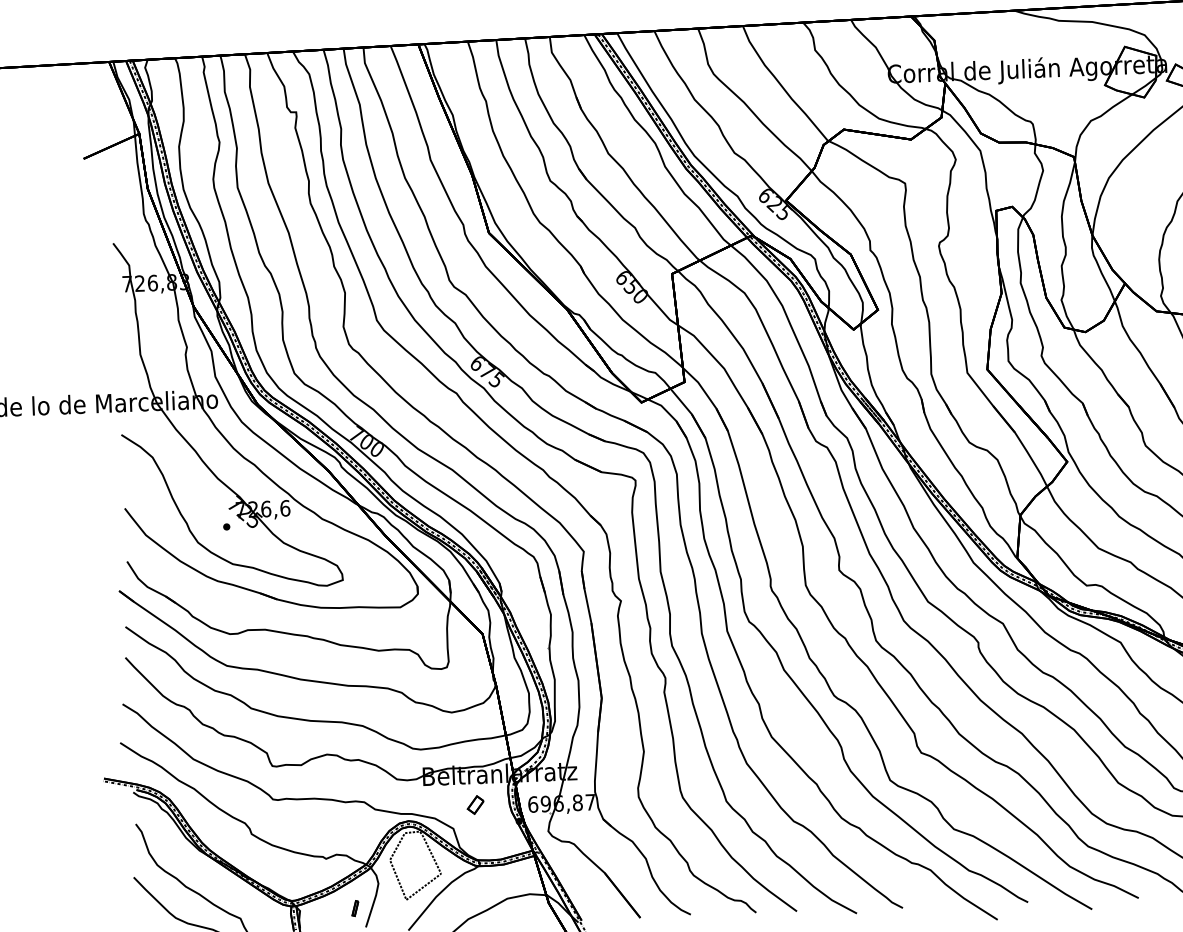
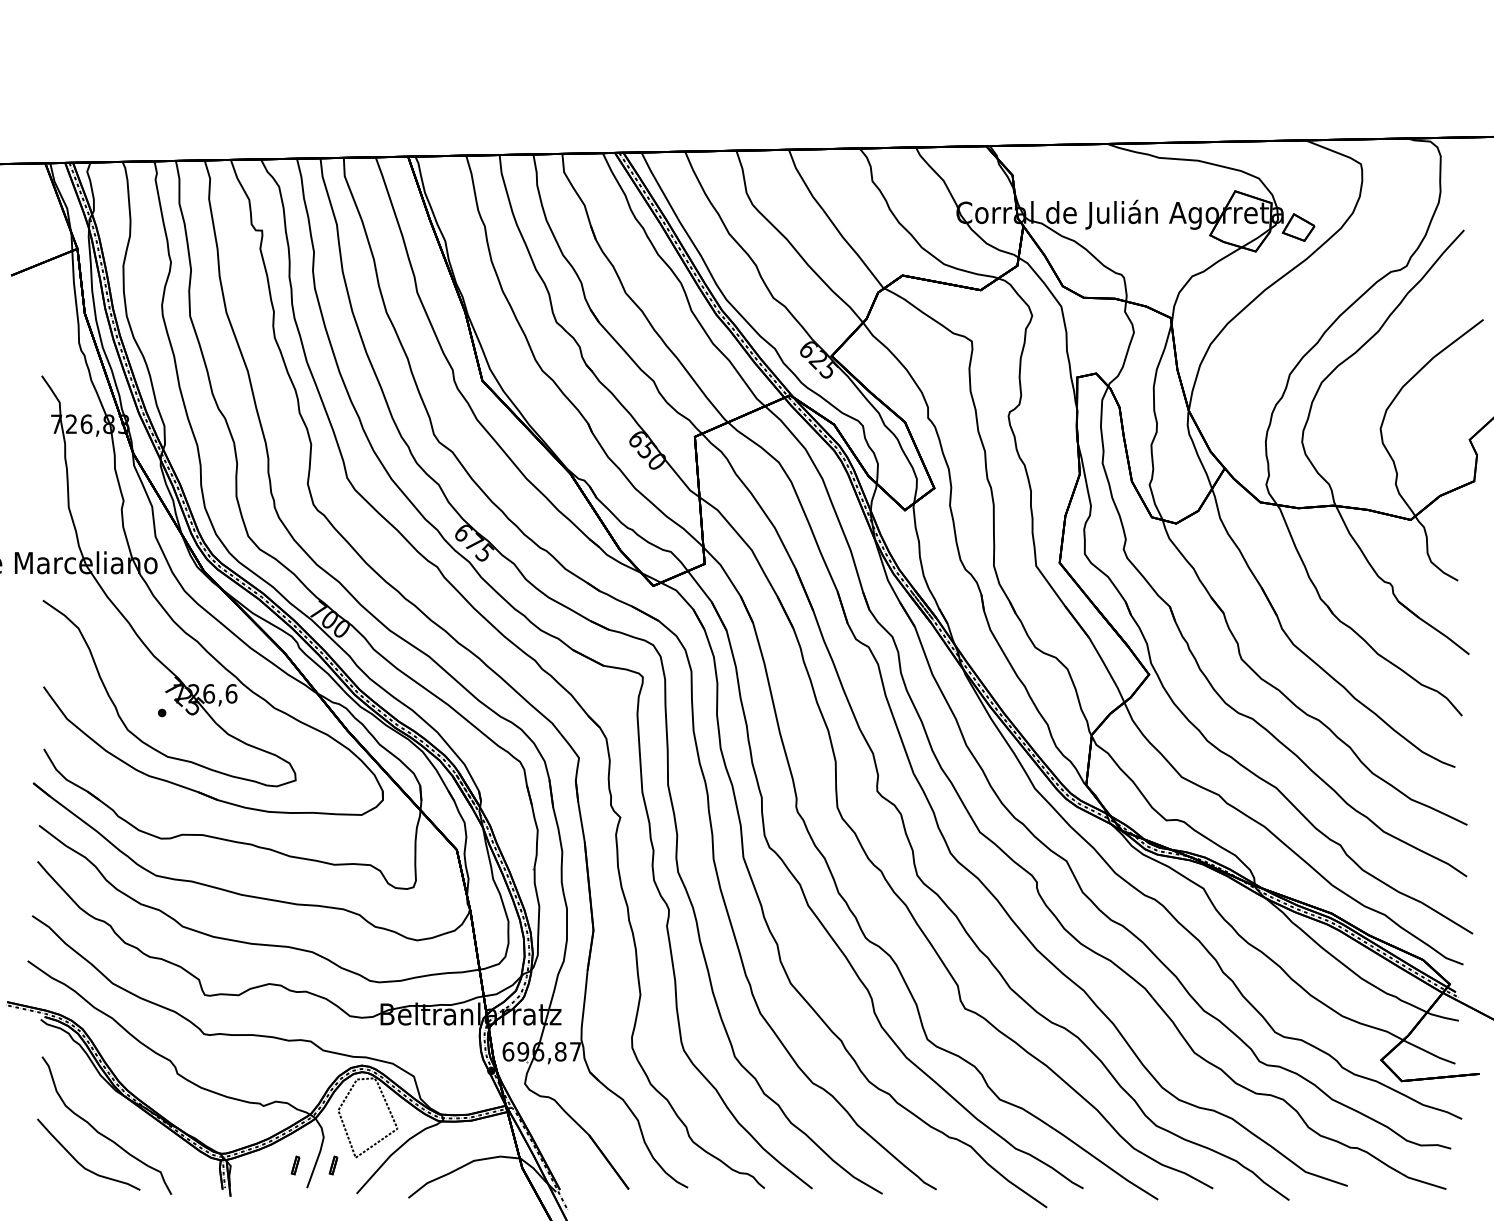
part: (475, 804) -> (440, 1049), removed
part: (387, 907) -> (333, 1165), added

